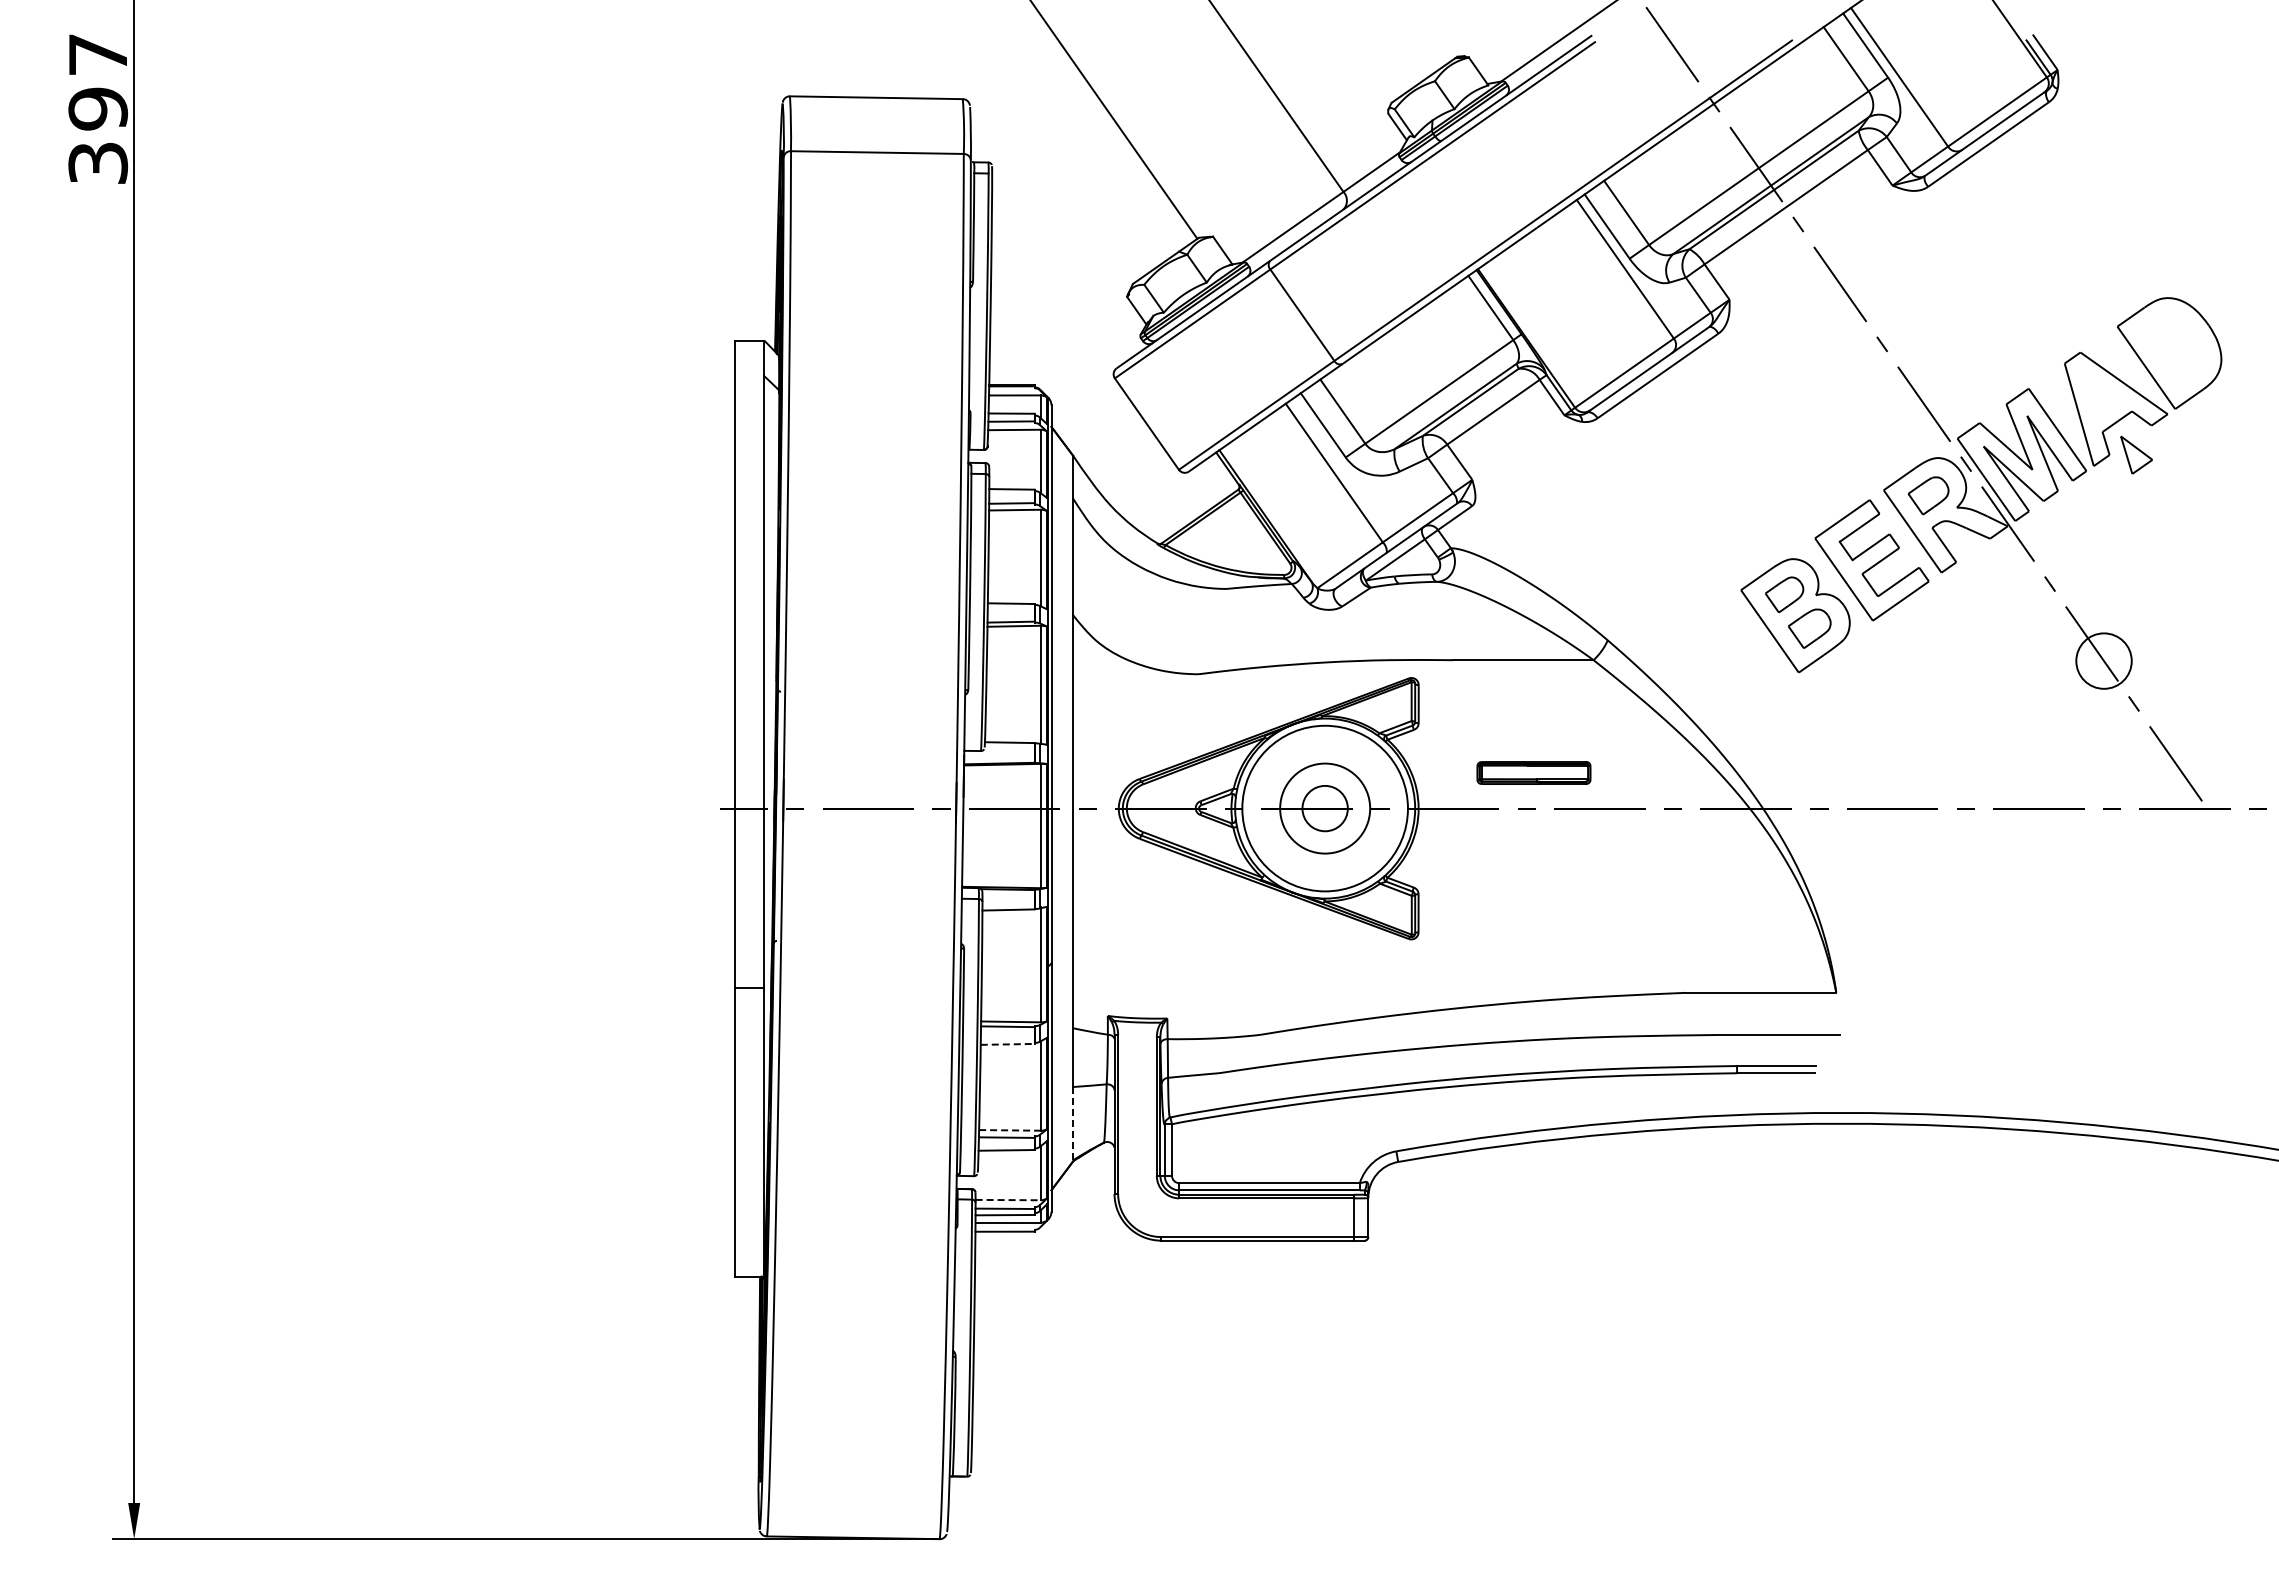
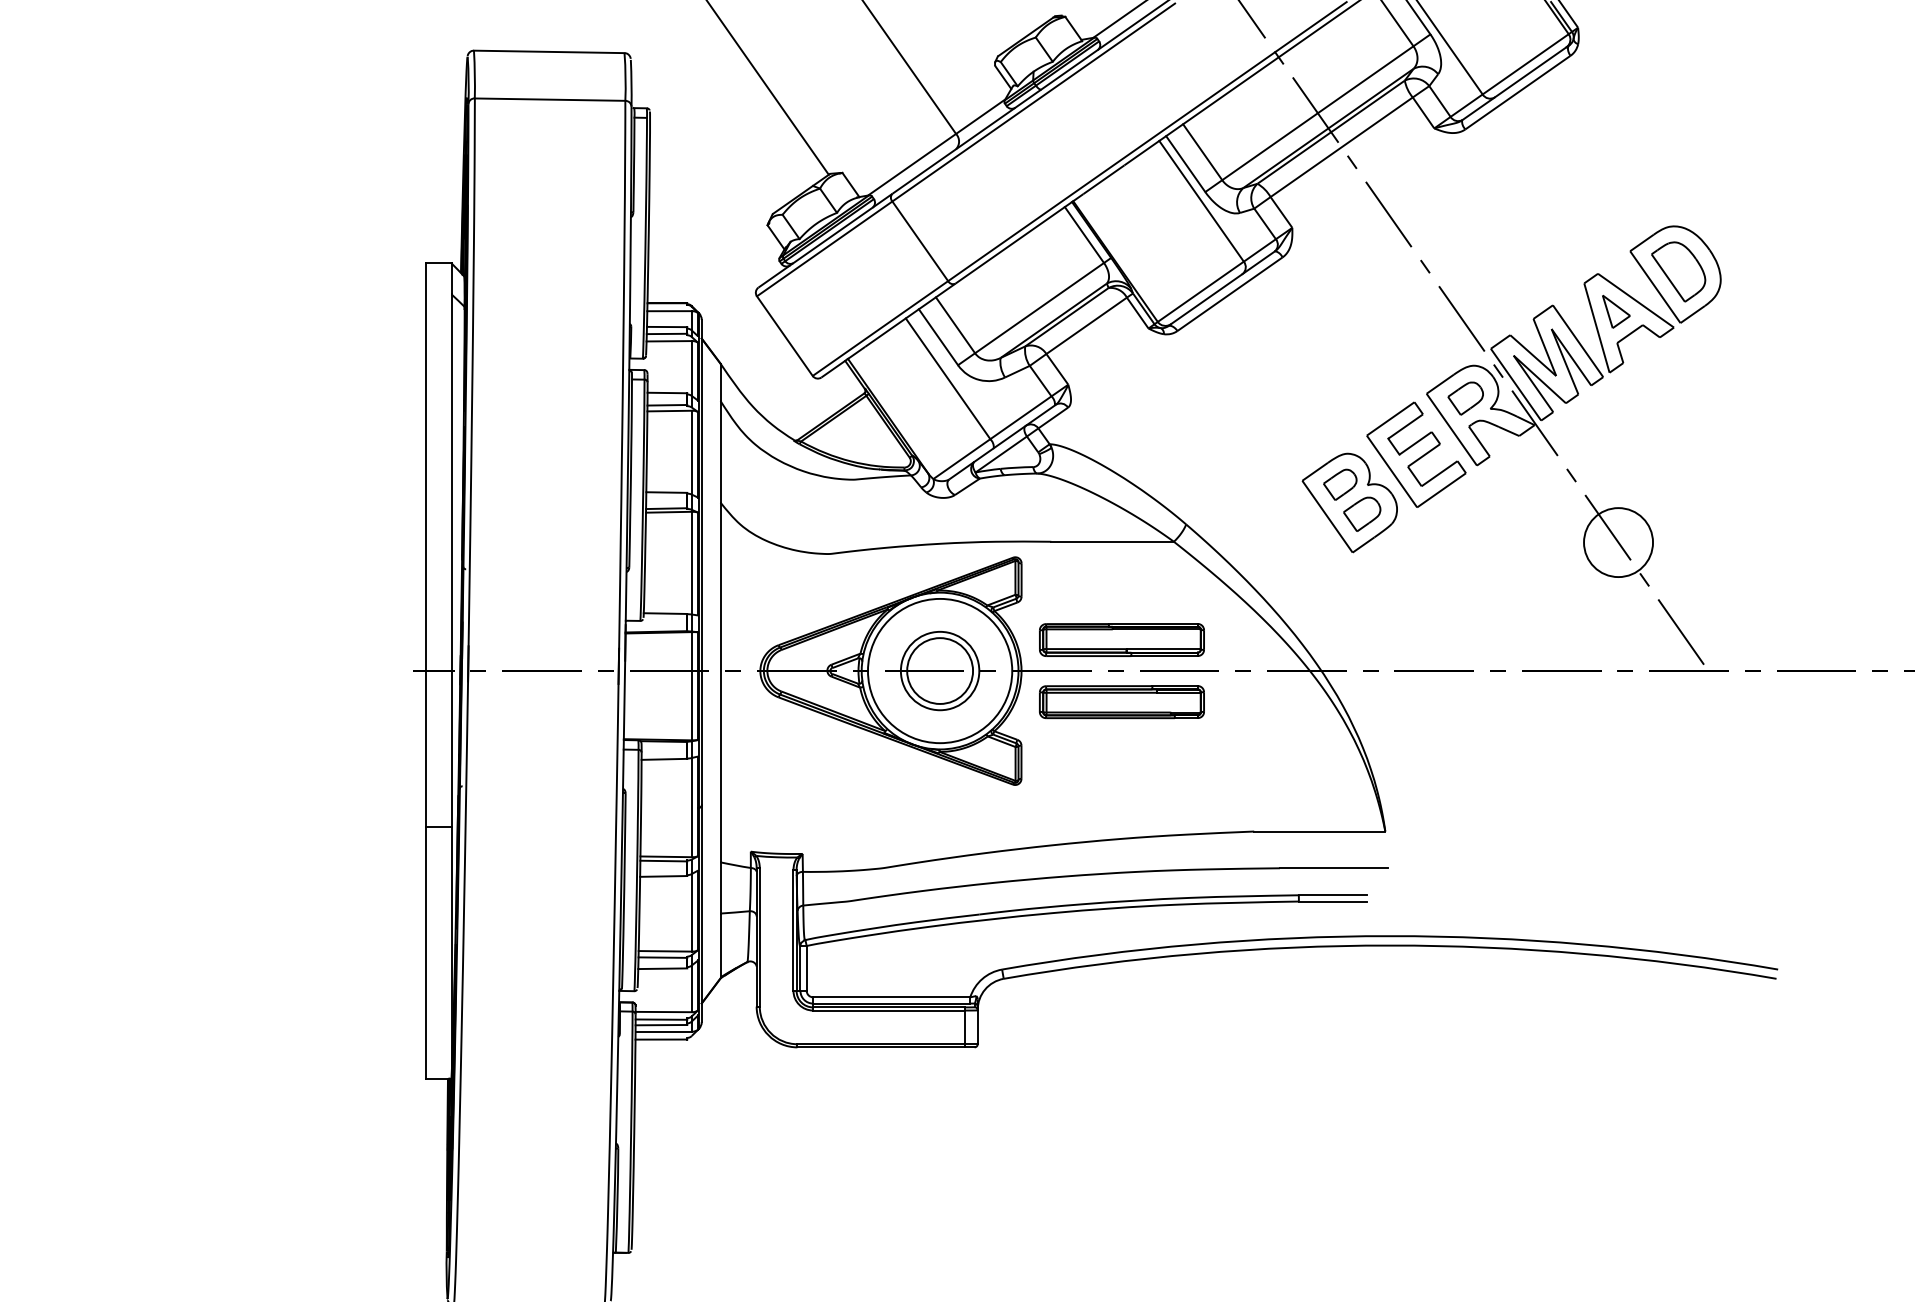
part: (2172, 350) -> (1678, 272), added
part: (2136, 454) -> (1616, 311), moved
circle: (2103, 660) -> (1618, 542), size x1.43
part: (1533, 772) -> (1121, 639), size x1.67
circle: (1324, 808) -> (939, 670), size x1.67
part: (1533, 844) -> (1121, 702), added
line: (1008, 1044) -> (664, 876), dashed -> solid
line: (1073, 1123) -> (720, 945), dashed -> solid
line: (1009, 1130) -> (665, 951), dashed -> solid
line: (1008, 1200) -> (664, 1012), dashed -> solid

